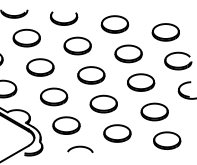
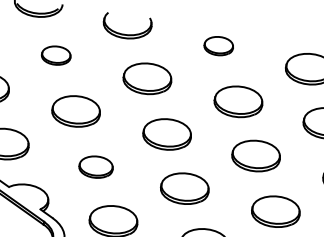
part: (114, 24) -> (217, 46), size x0.6
part: (26, 37) -> (56, 54), size x0.6
part: (54, 96) -> (96, 166), size x0.7

